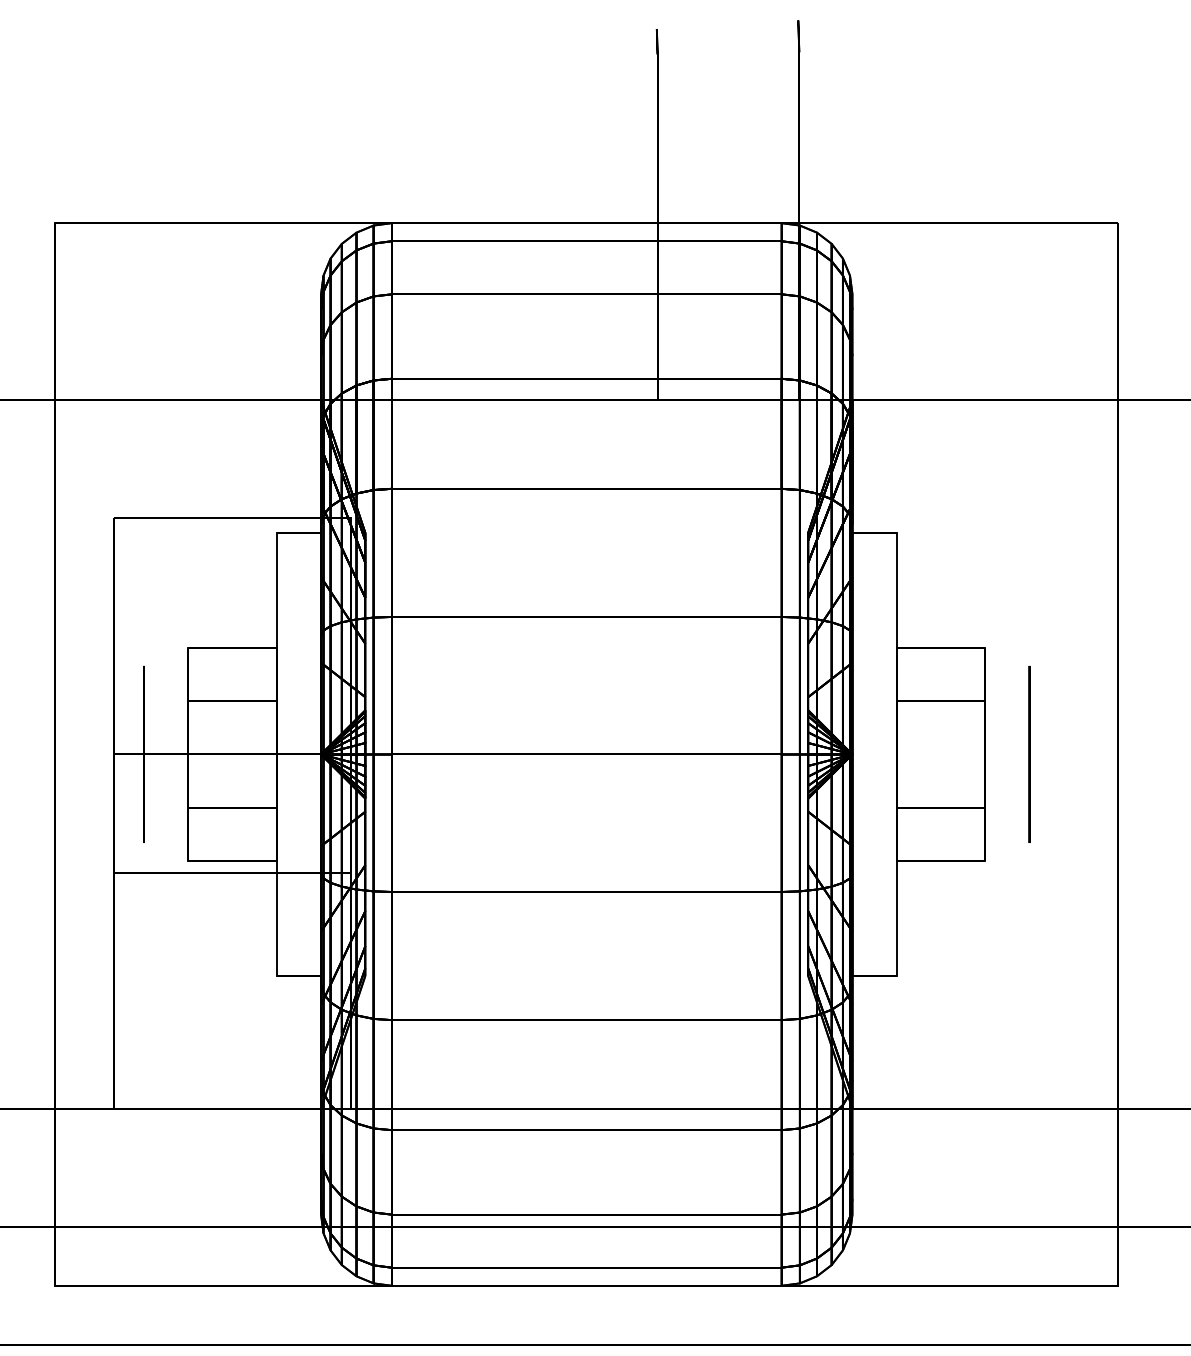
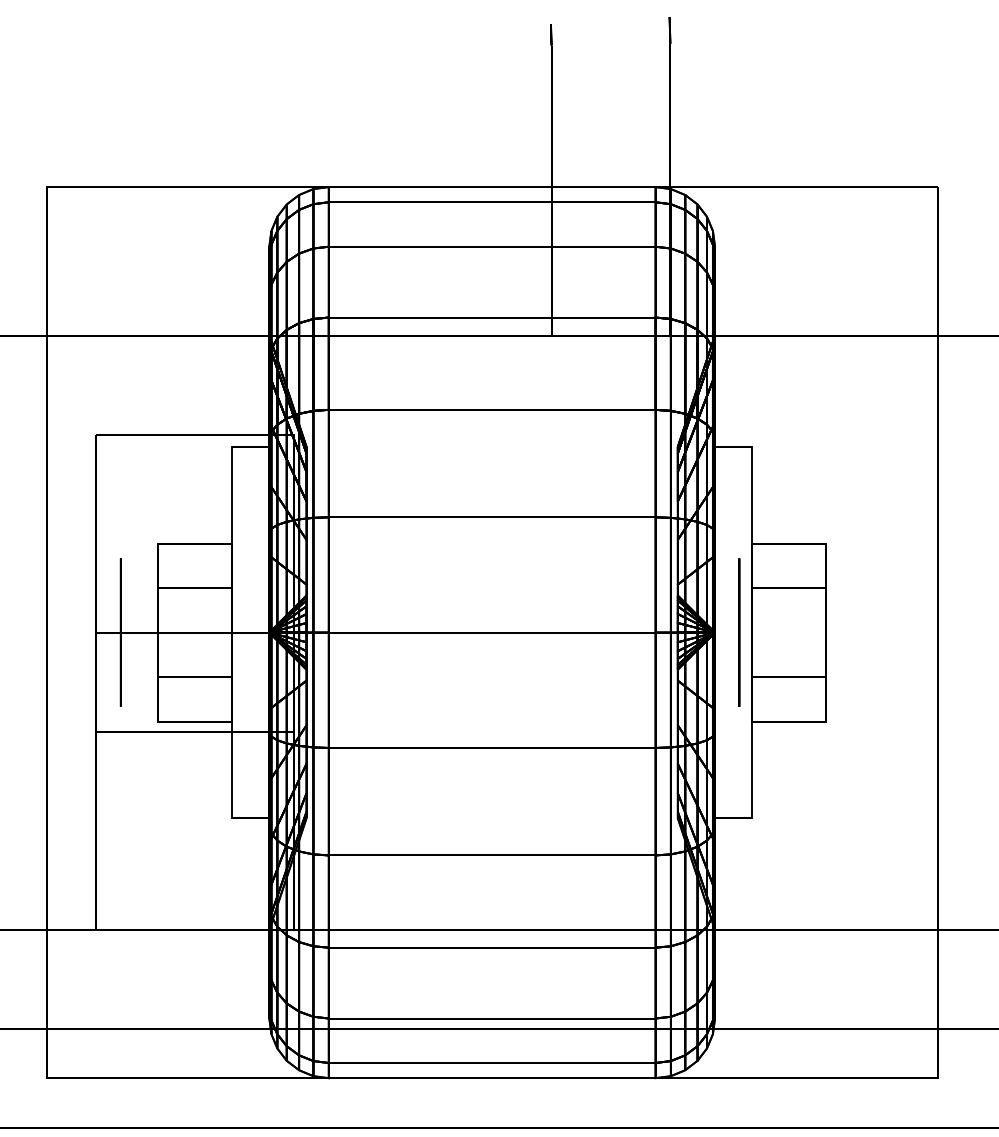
circle: (1029, 753) -> (739, 631), moved

